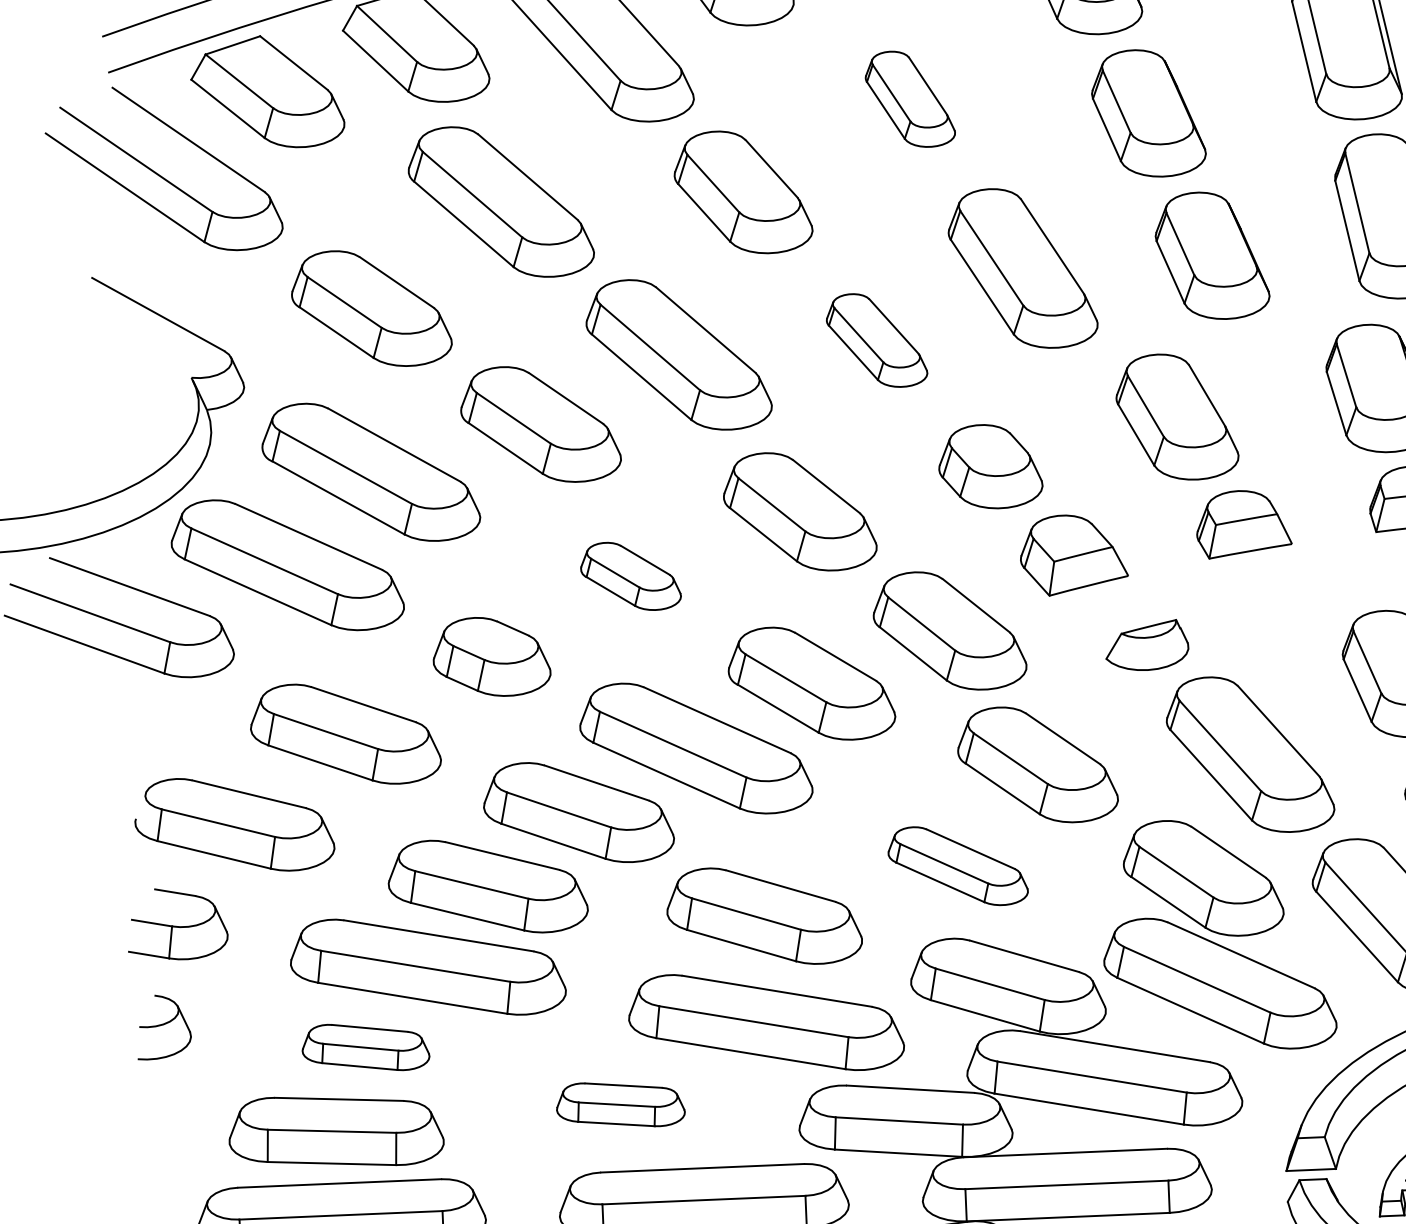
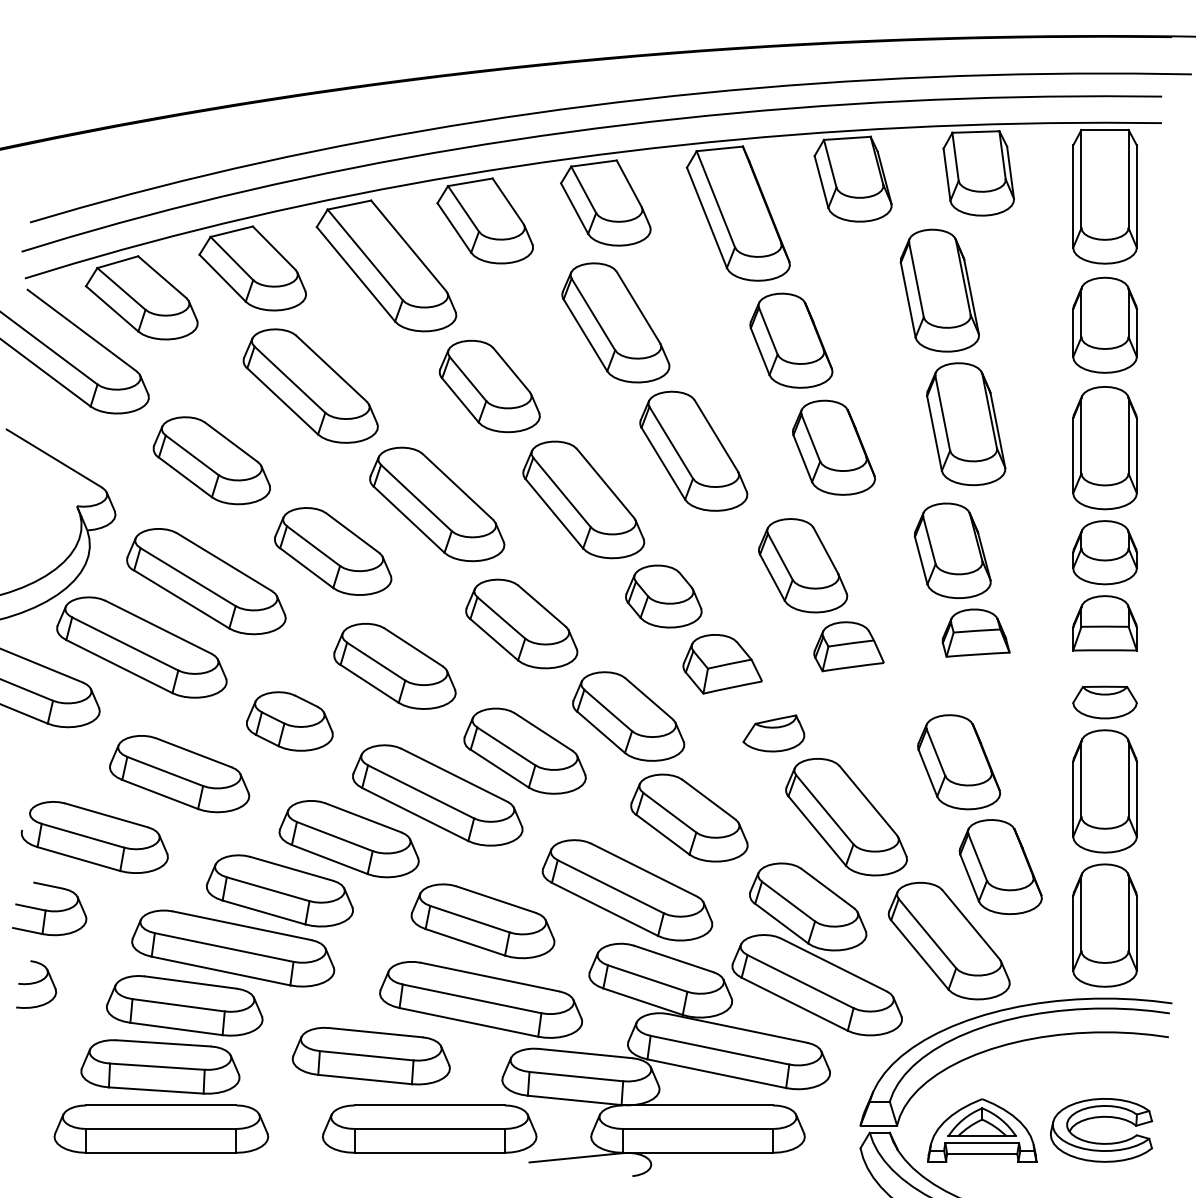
part: (909, 98) -> (615, 322), size x1.67
part: (876, 339) -> (583, 499), size x1.67
part: (630, 576) -> (394, 666), size x1.67
part: (957, 866) -> (627, 890), size x1.67
part: (365, 1046) -> (184, 1005), size x1.67
part: (619, 1104) -> (370, 1055), size x1.67

